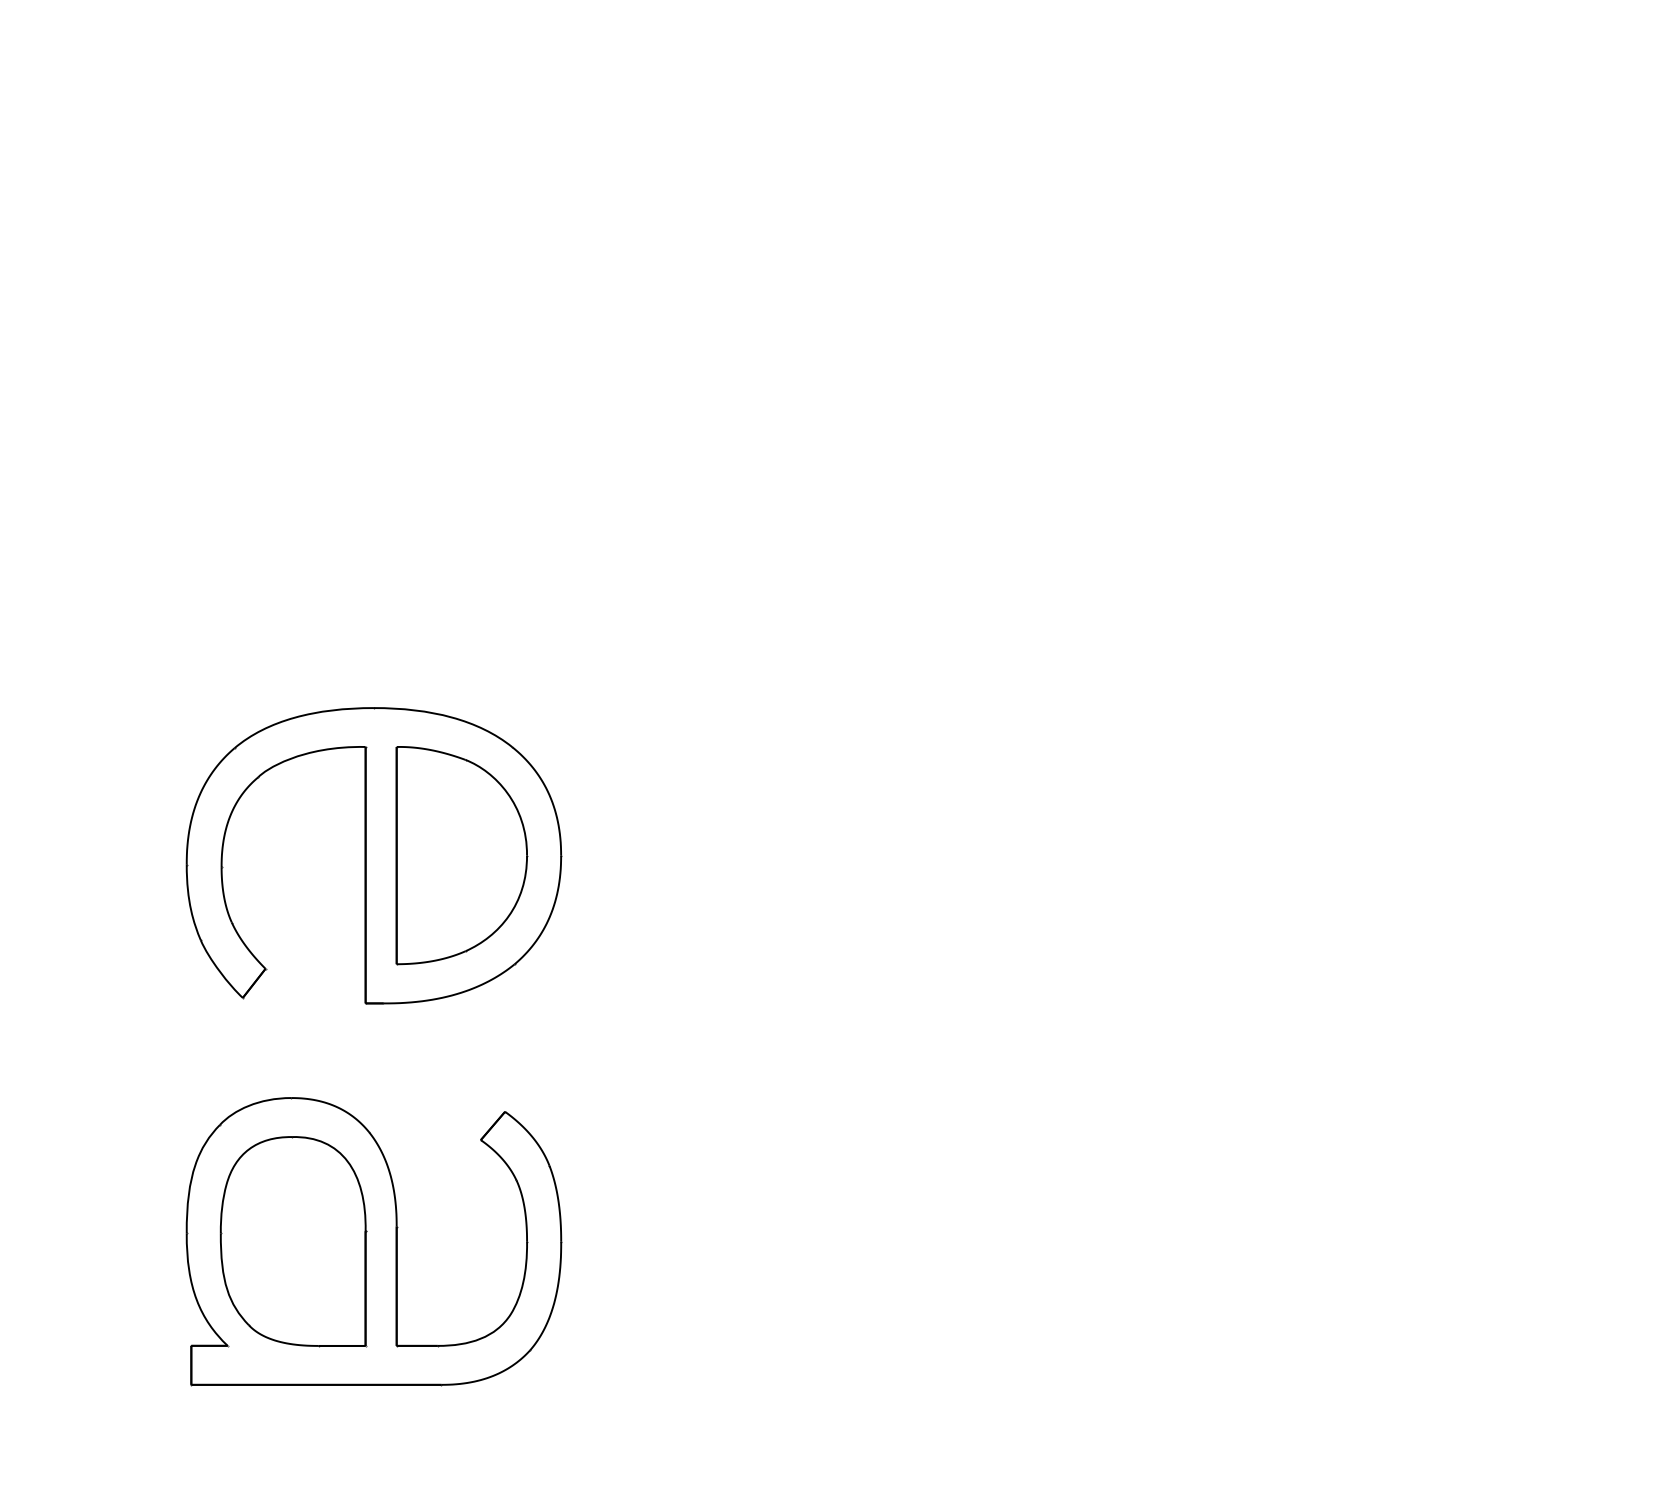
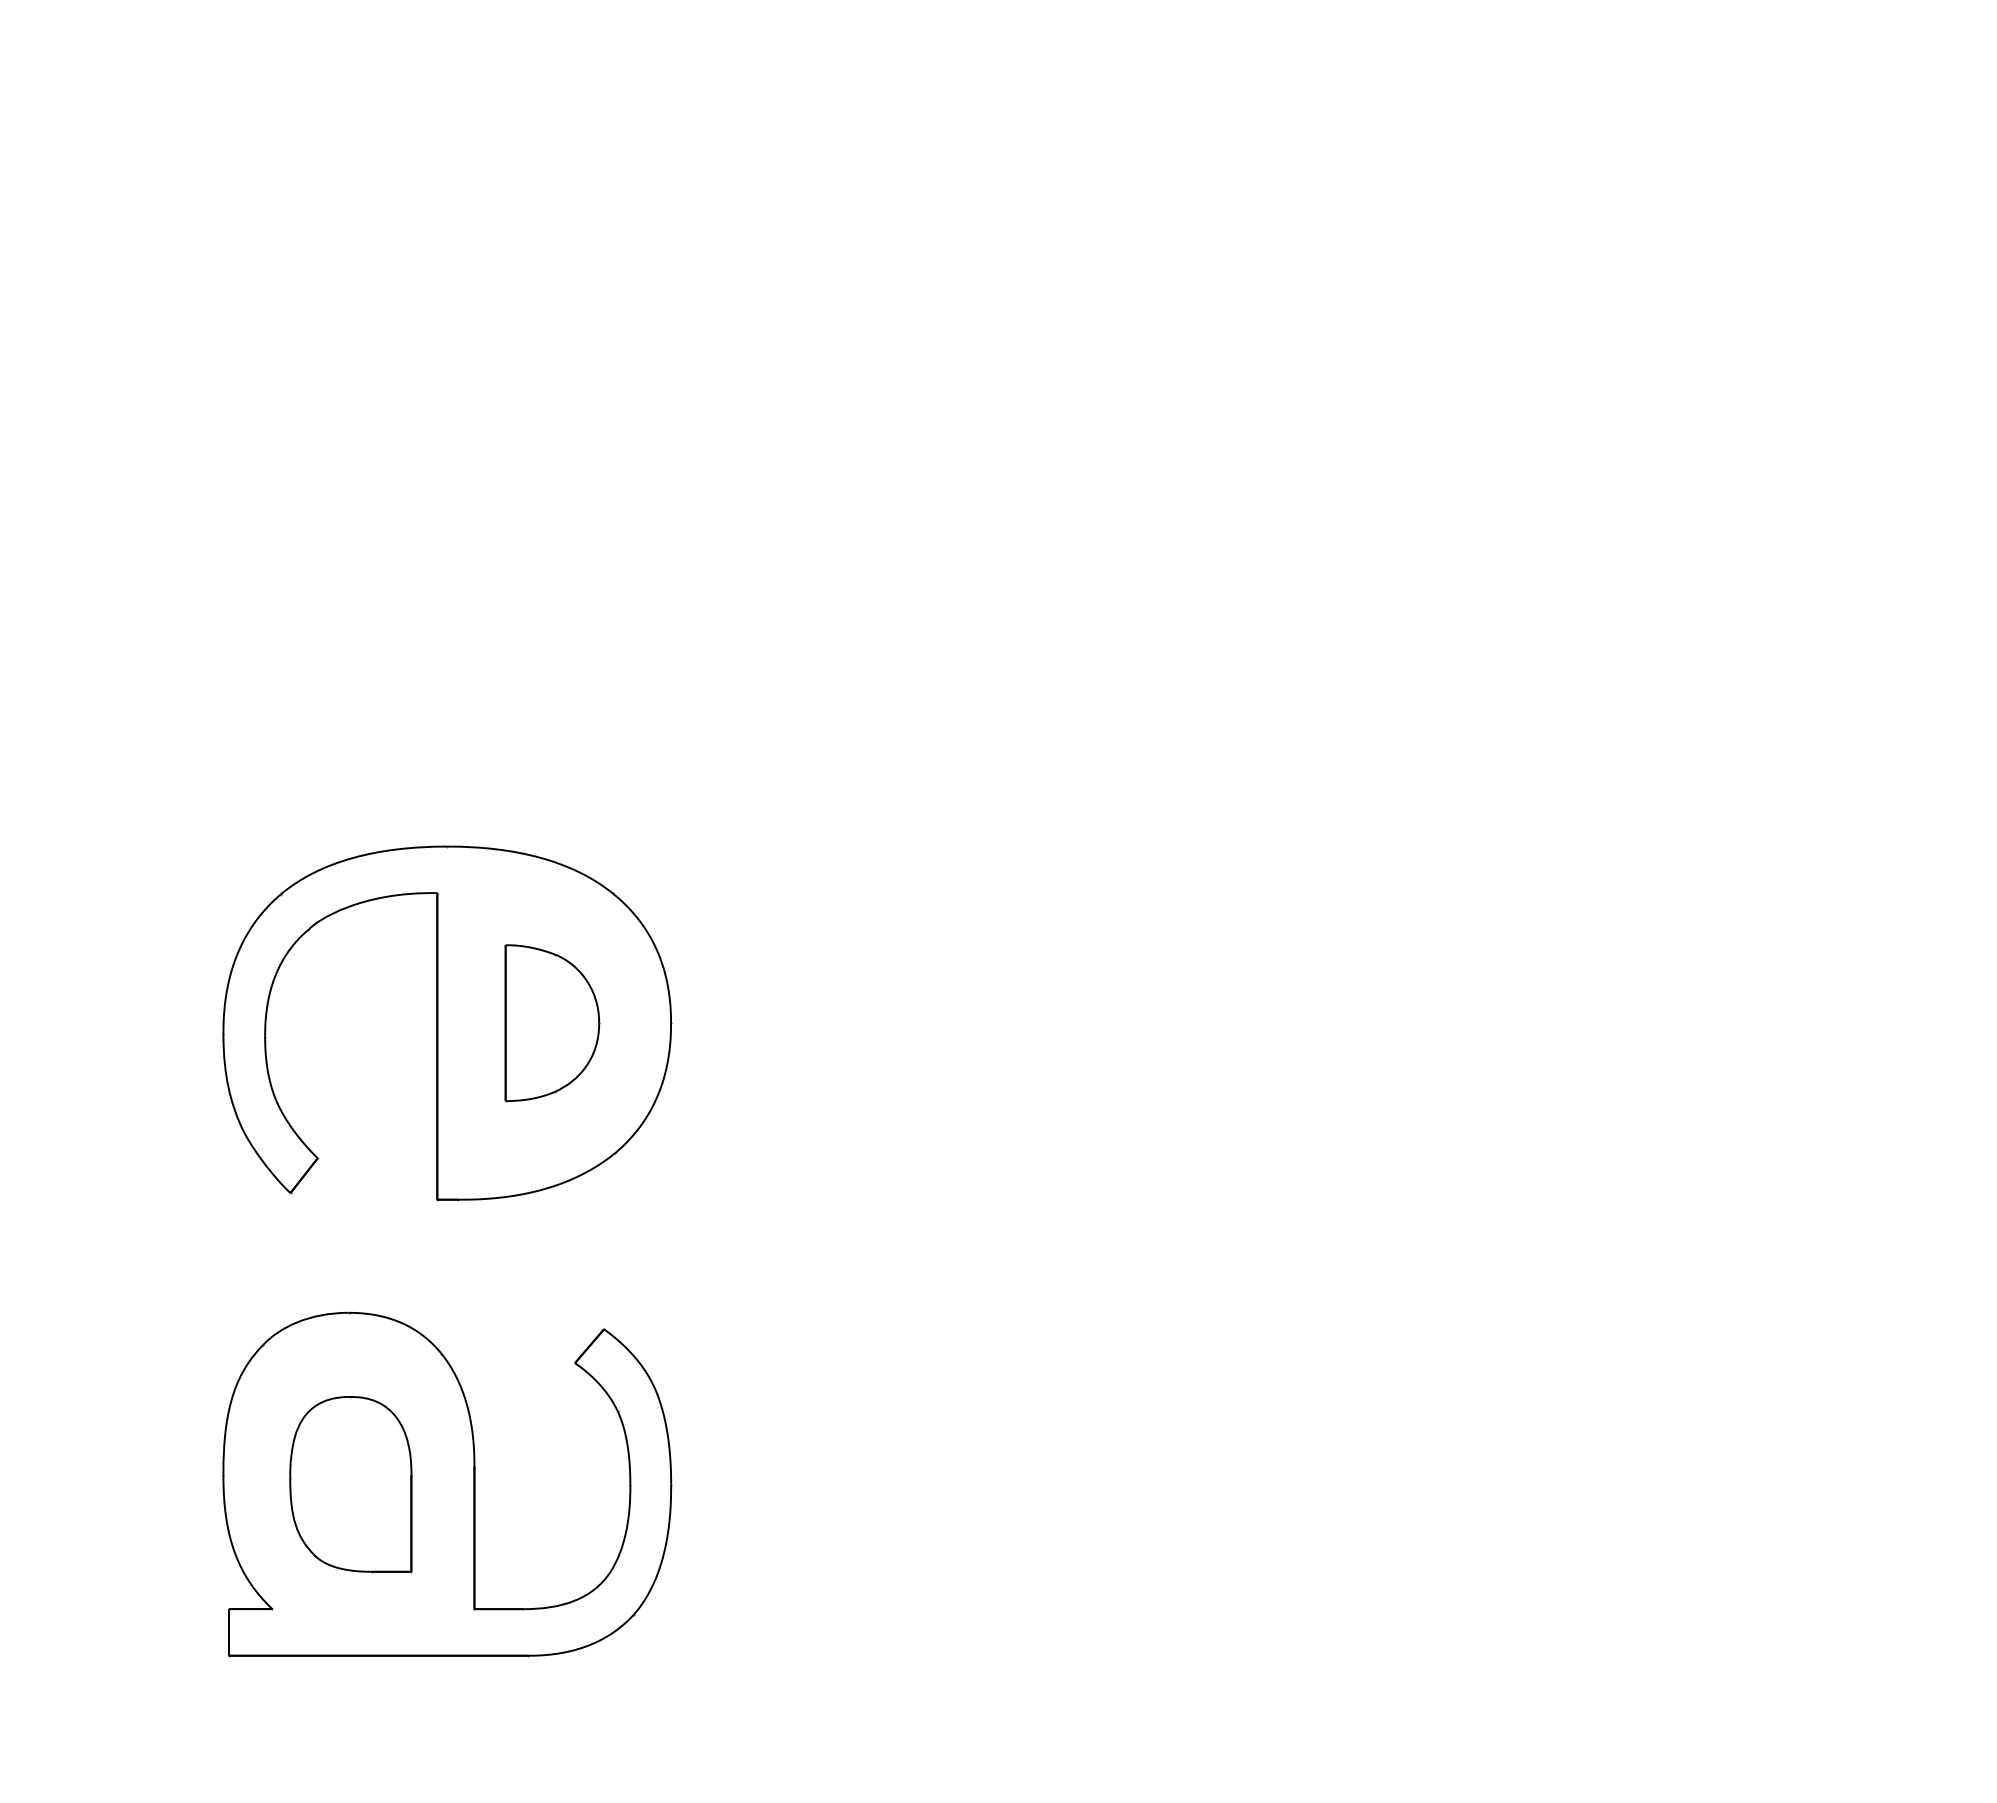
part: (461, 856) -> (552, 1023), size x0.6
part: (293, 1241) -> (350, 1484), size x0.7

